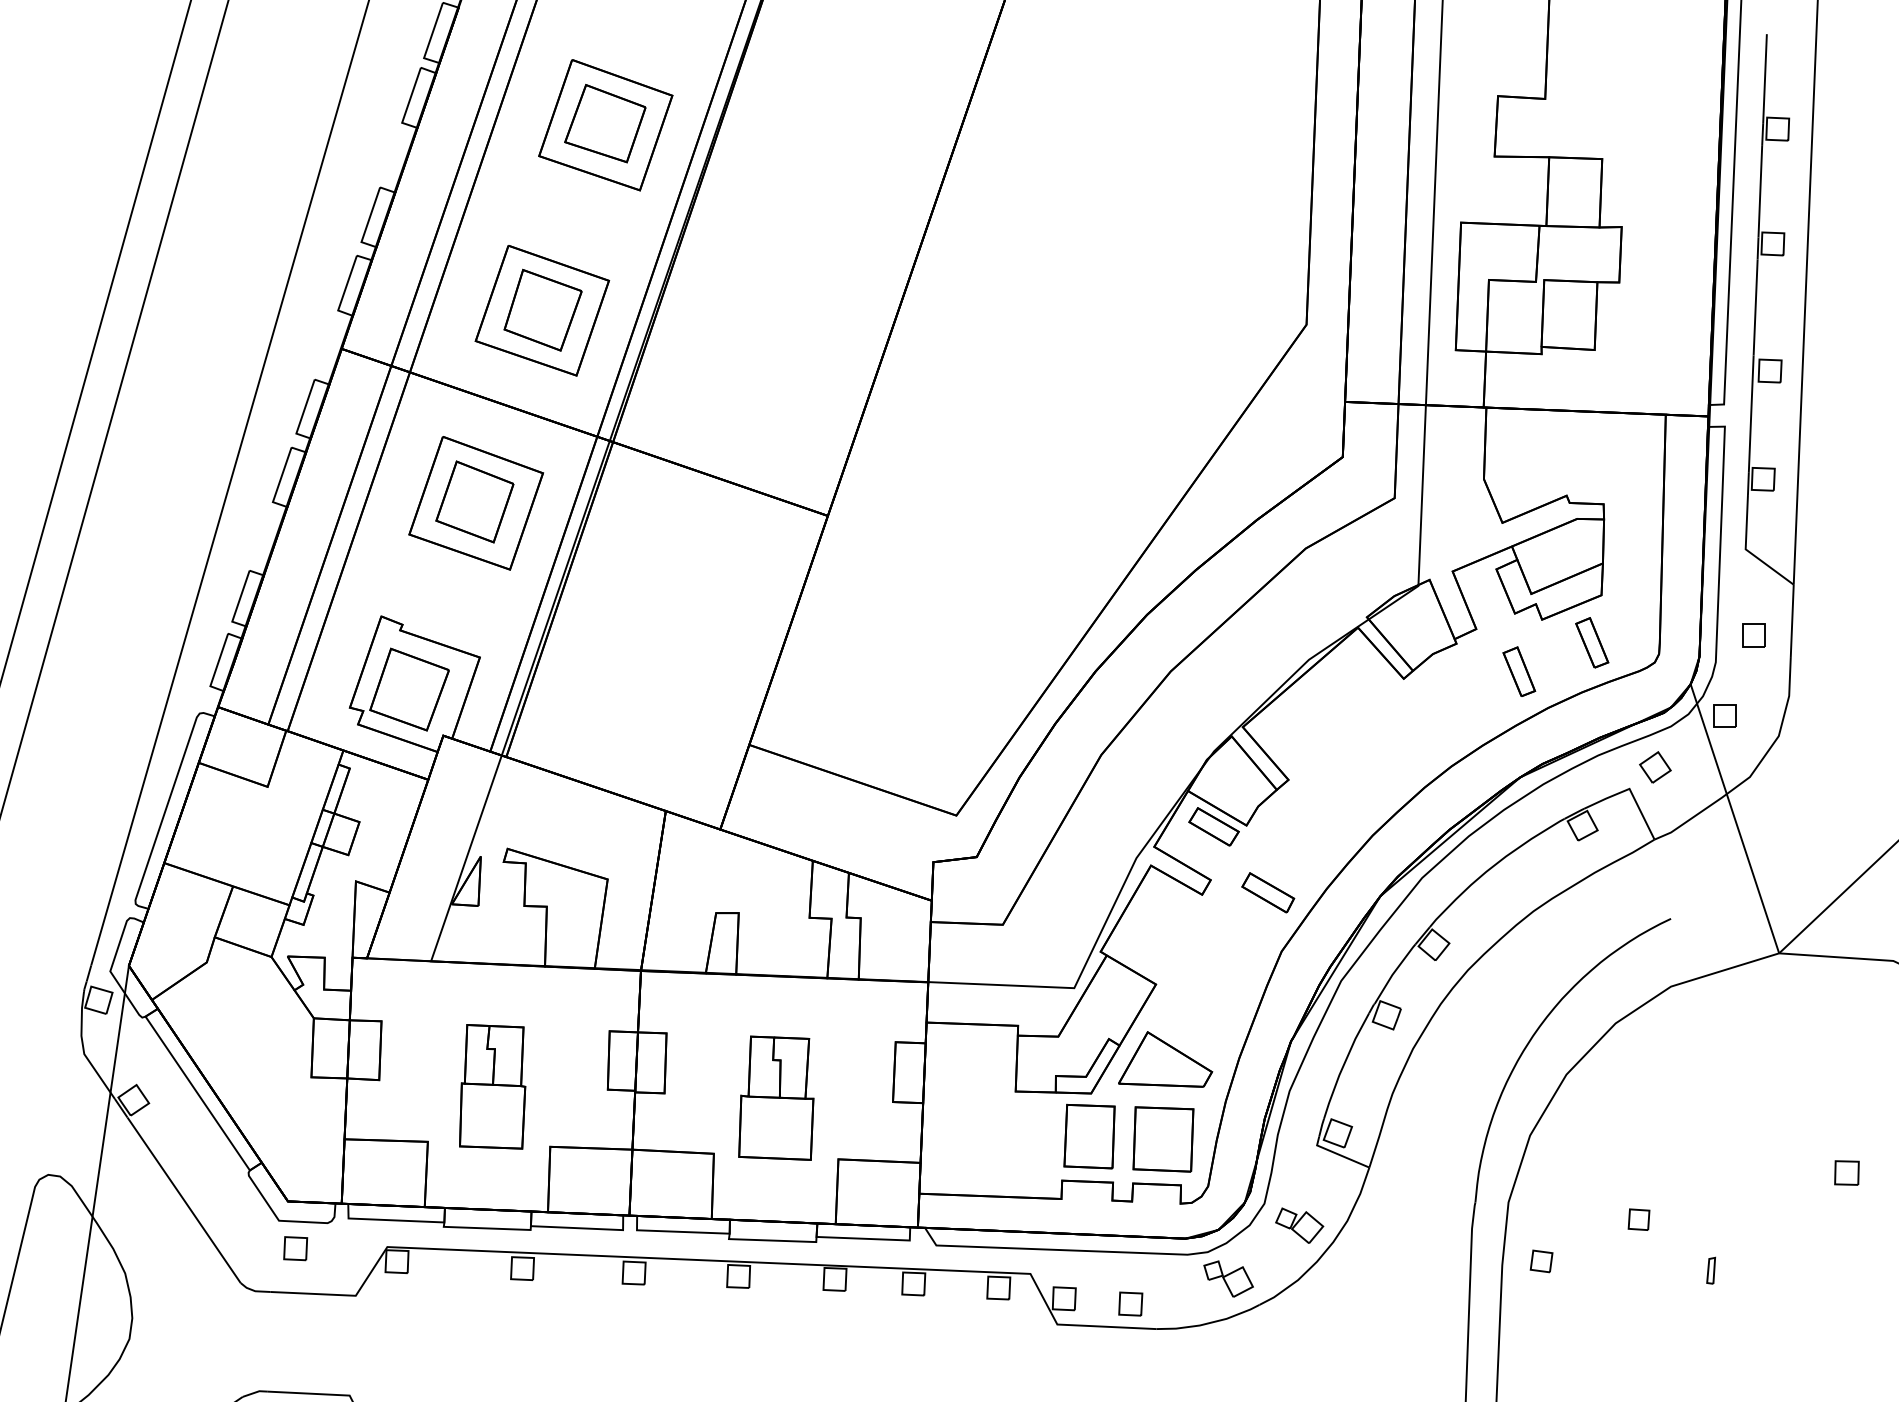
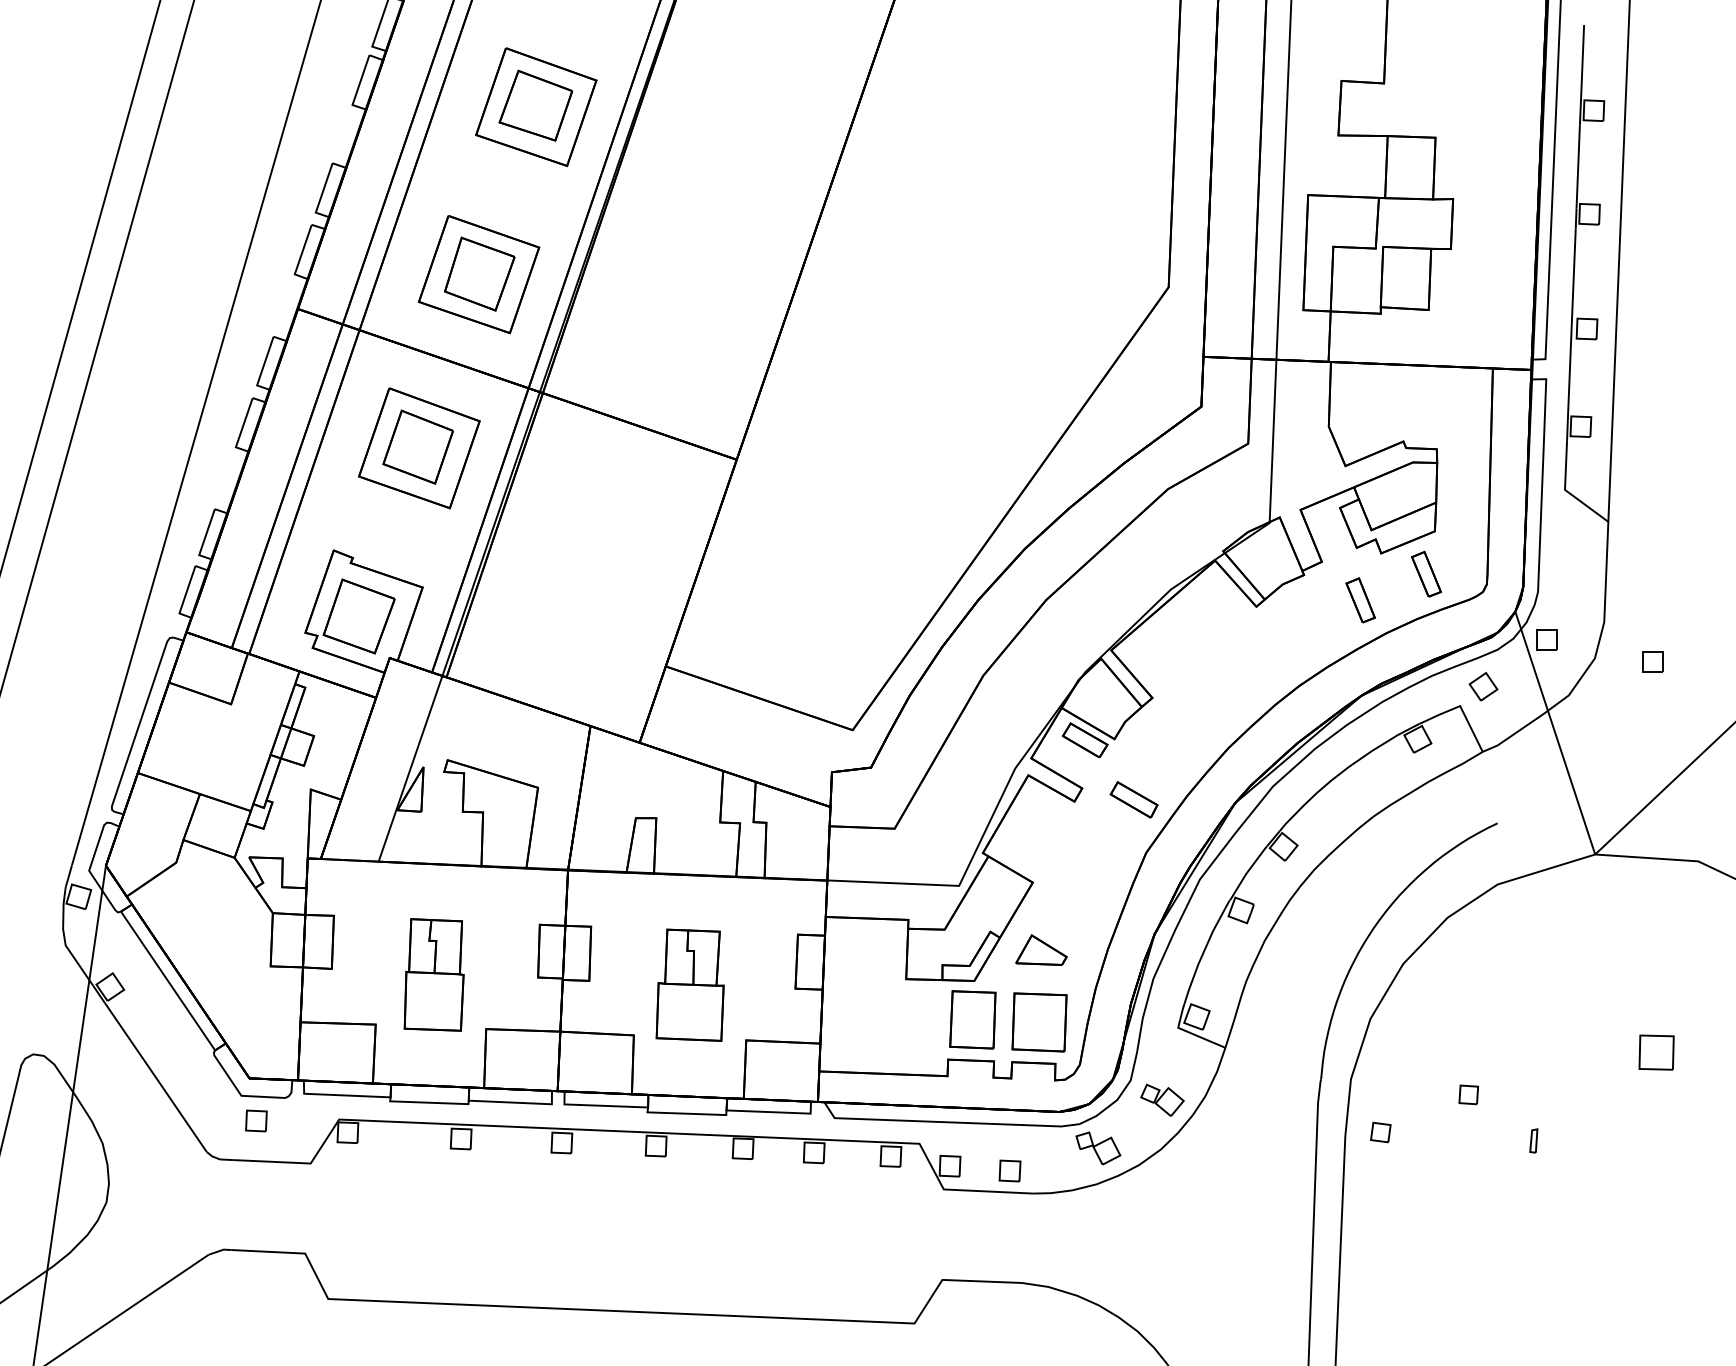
part: (1754, 635) -> (1652, 661), moved
part: (1165, 1058) -> (1041, 949), size x0.6
part: (1845, 1172) -> (1655, 1052), size x1.6

